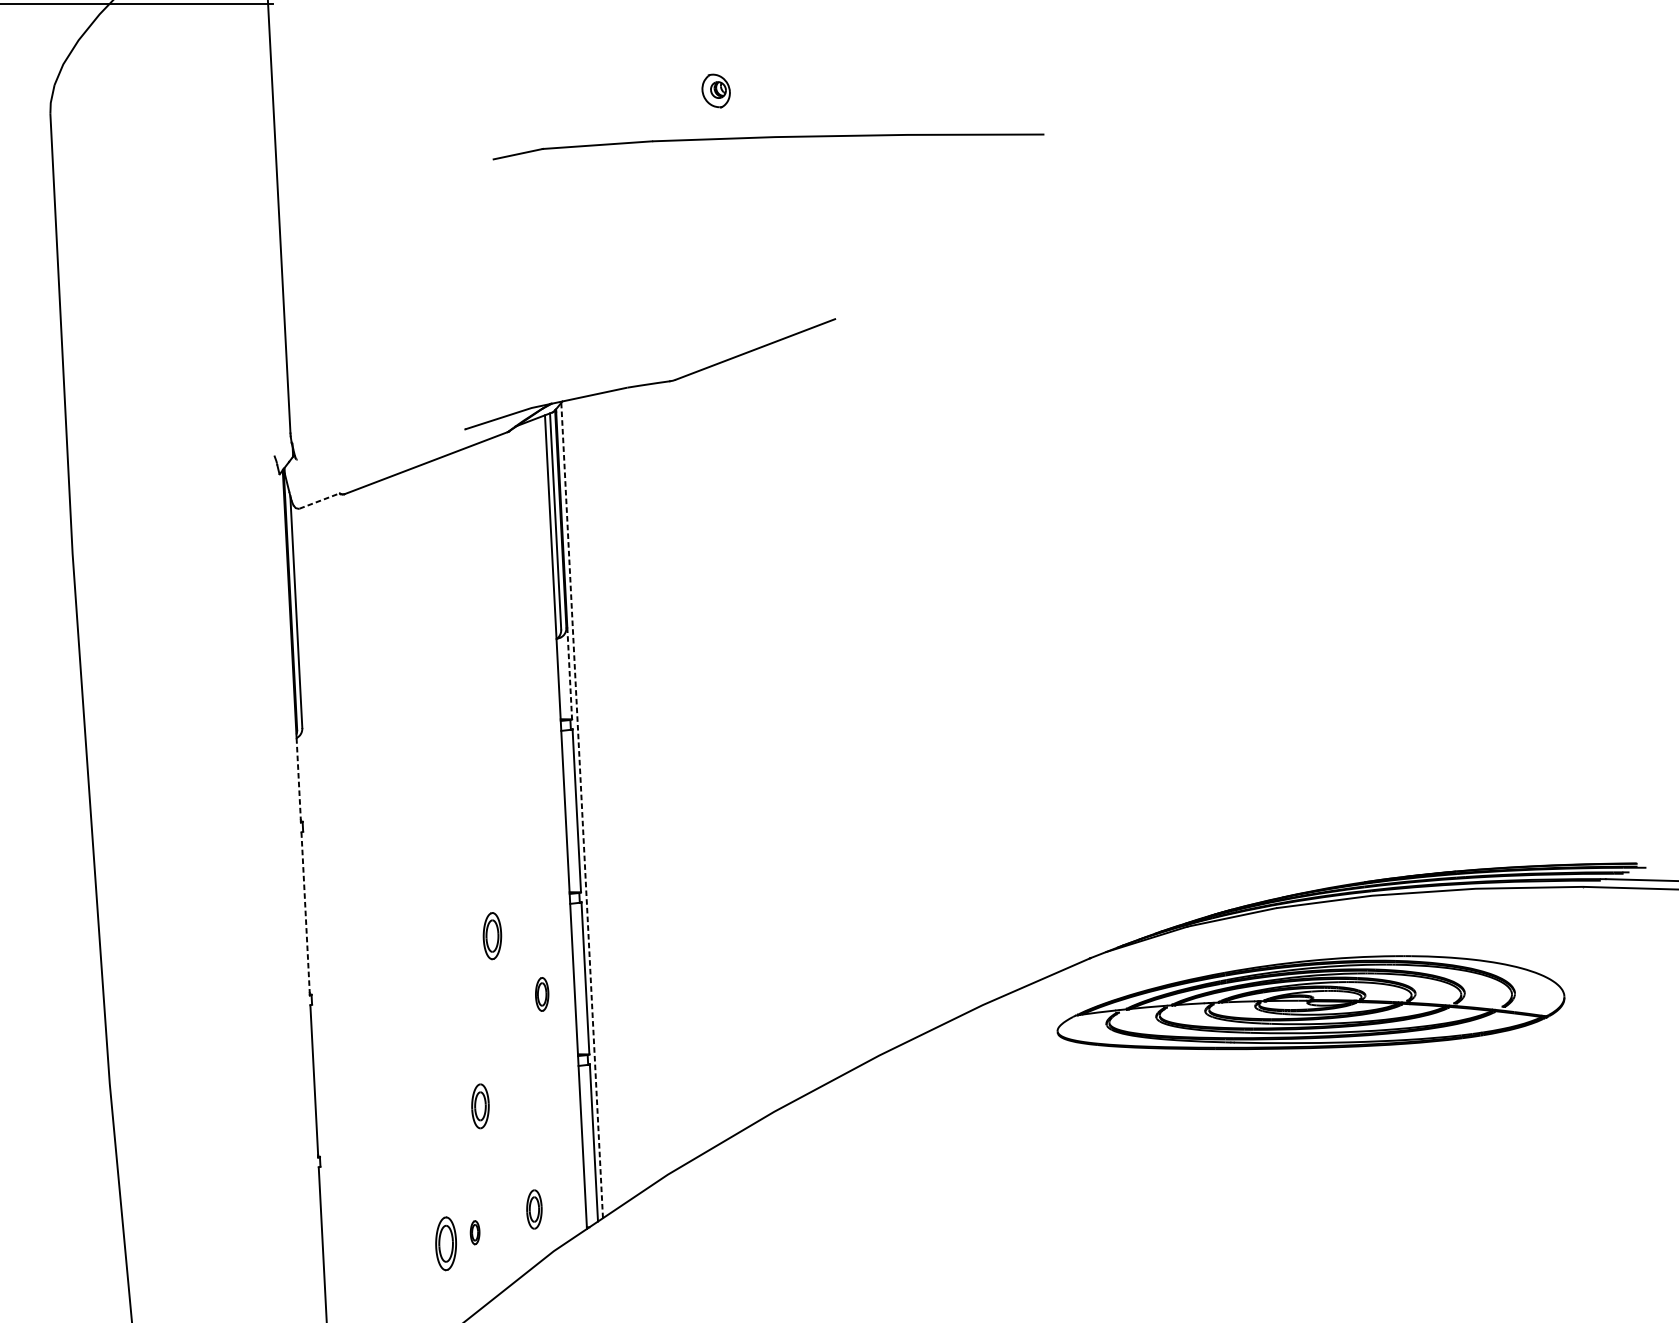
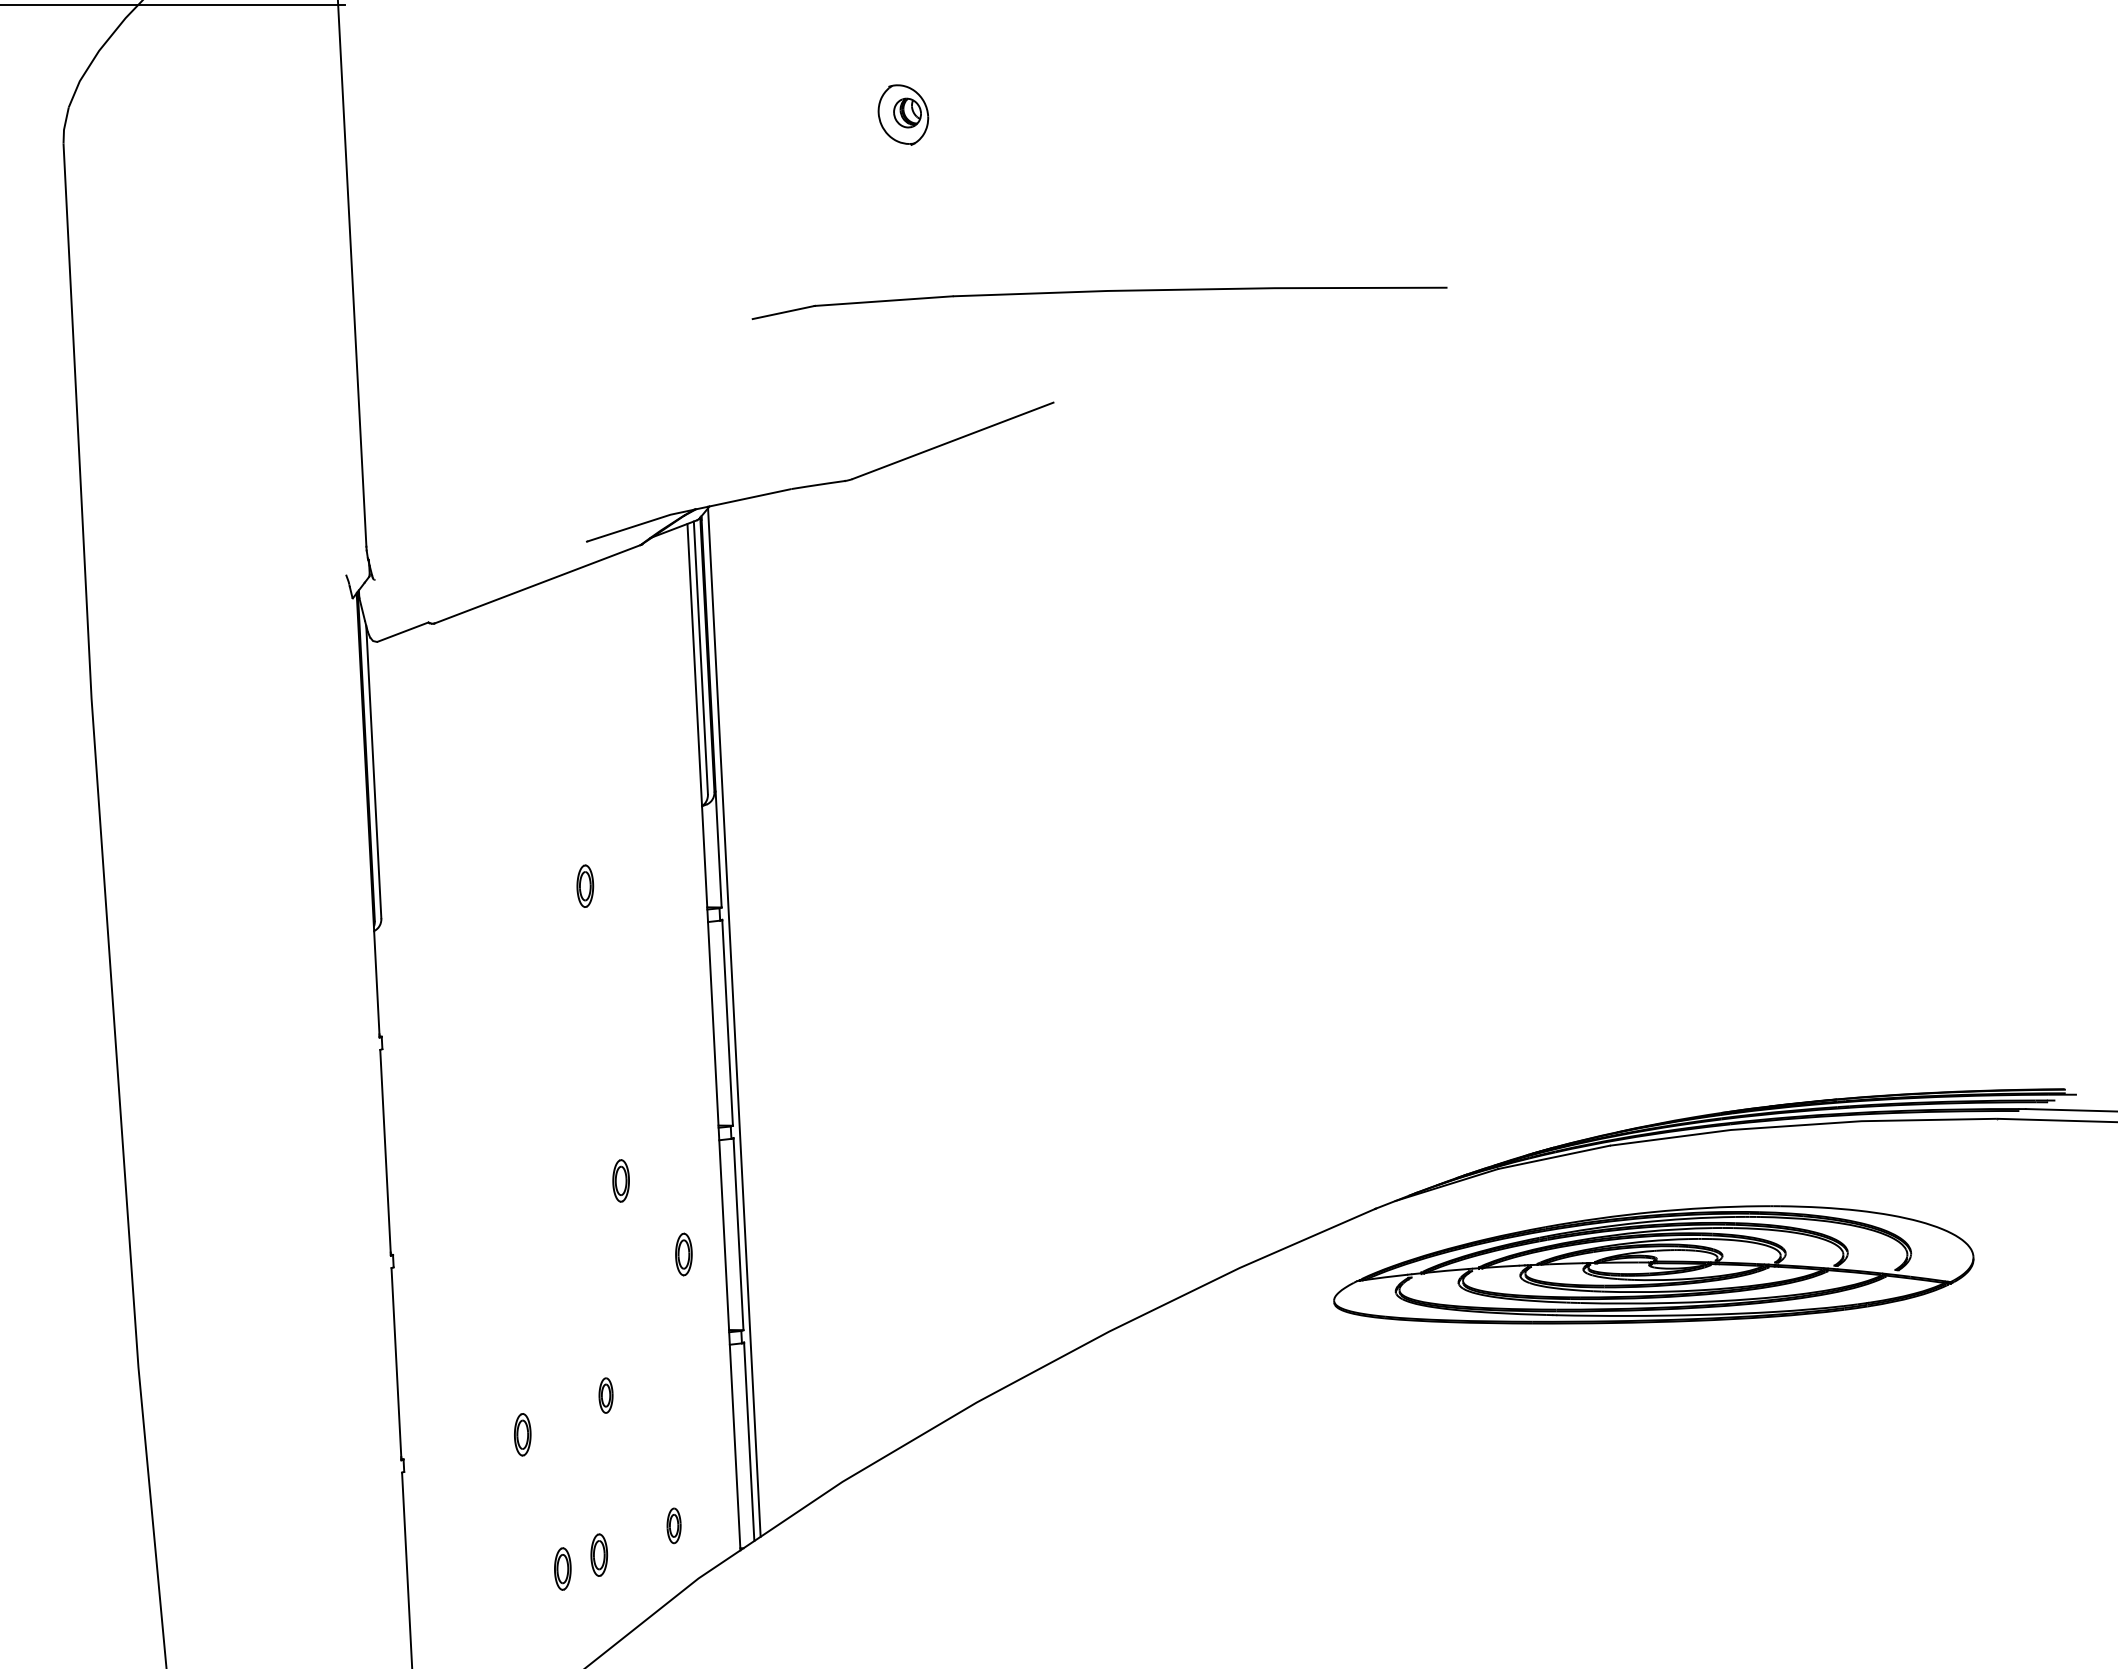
part: (716, 90) -> (903, 114), size x1.43
part: (768, 138) -> (1099, 292), moved
line: (319, 501) -> (402, 632), dashed -> solid
line: (569, 674) -> (718, 850), dashed -> solid
part: (464, 701) -> (585, 885), added
line: (298, 778) -> (376, 982), dashed -> solid
line: (582, 809) -> (734, 1021), dashed -> solid
line: (305, 912) -> (385, 1151), dashed -> solid
part: (491, 935) -> (620, 1180), size x0.71
part: (480, 1106) -> (605, 1395), size x0.62
part: (414, 1137) -> (522, 1434), added
part: (533, 1209) -> (673, 1525), size x0.71
part: (475, 1232) -> (599, 1554), size x1.43
part: (445, 1243) -> (562, 1568), size x0.62

